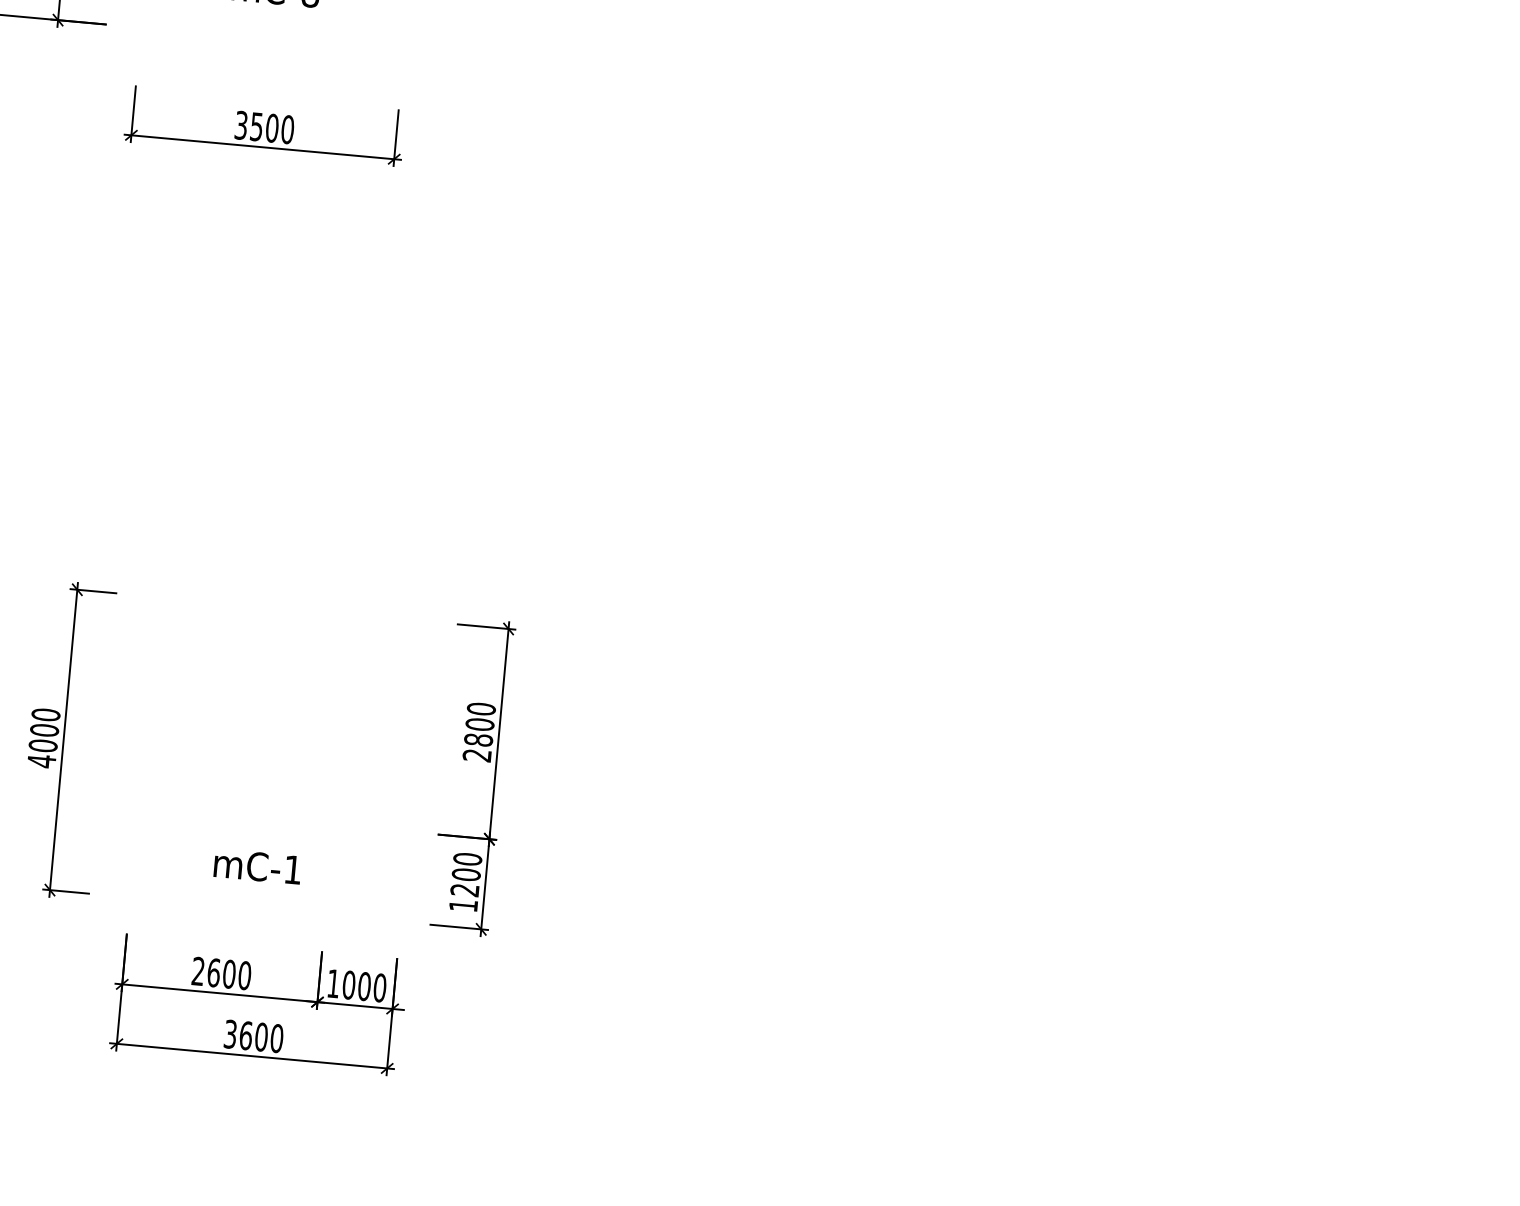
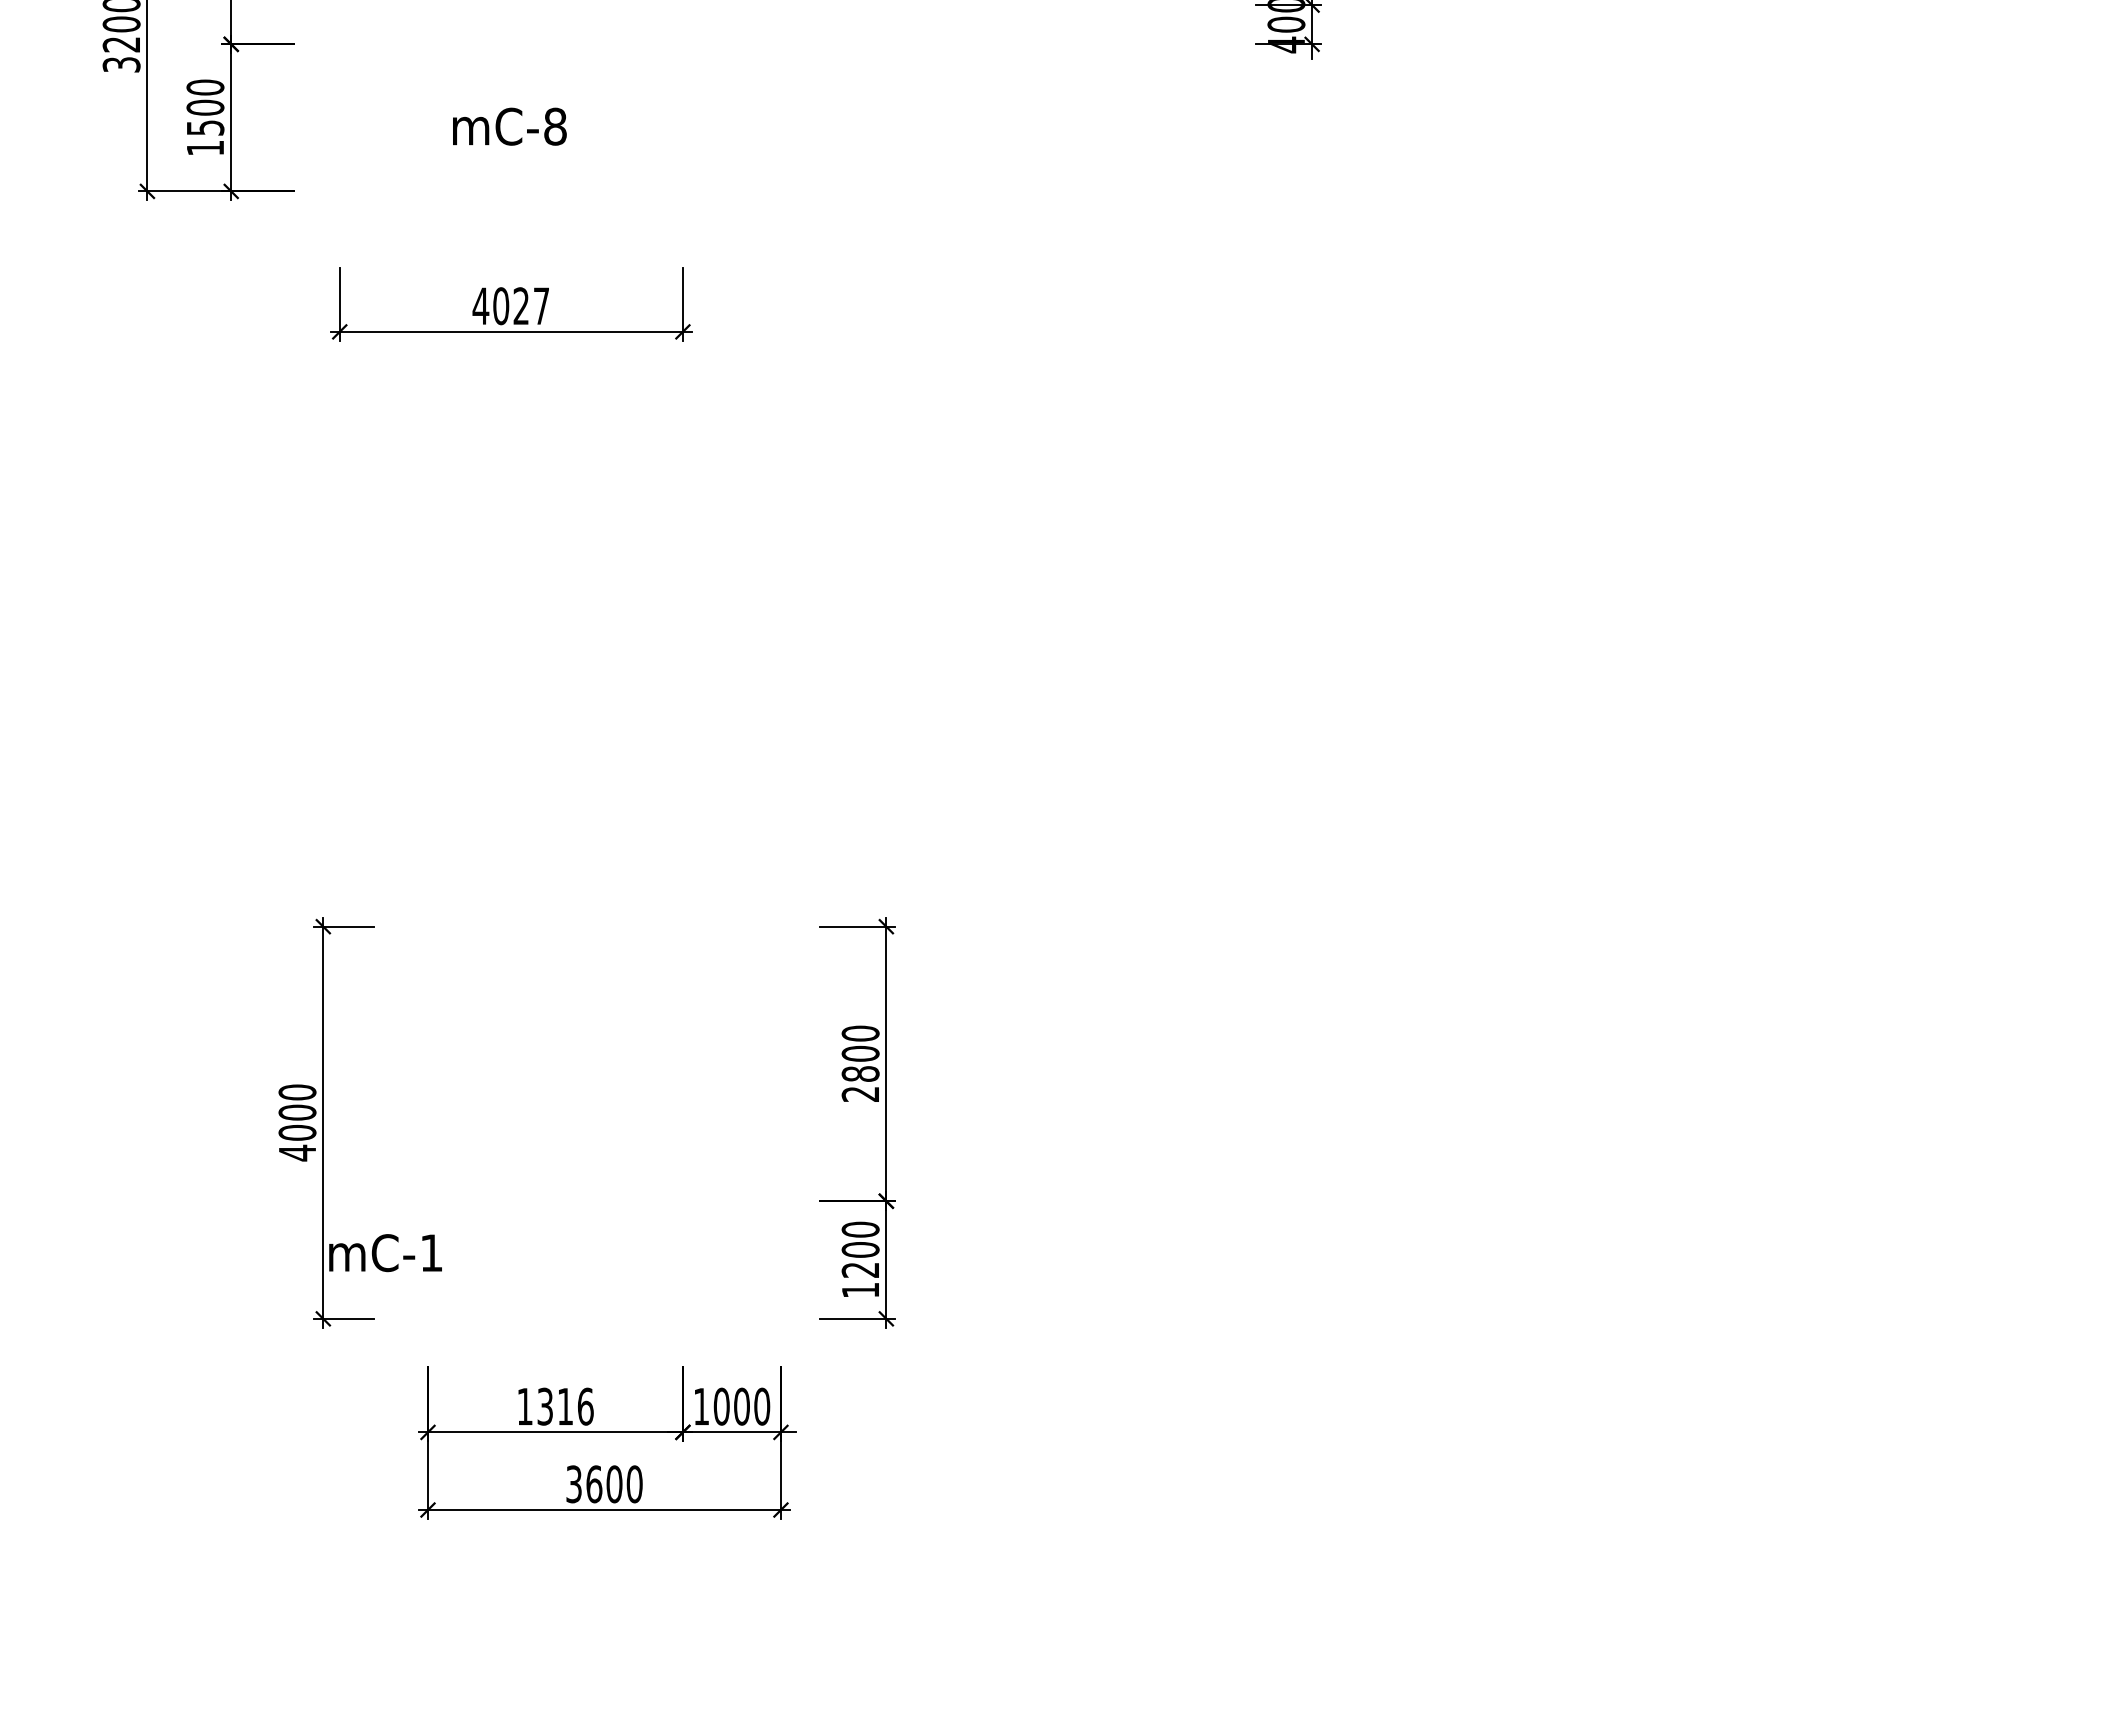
text: (263, 127) -> (510, 306), 3500 -> 4027
text: (257, 867) -> (385, 1253), moved
text: (221, 973) -> (555, 1406), 2600 -> 1316

